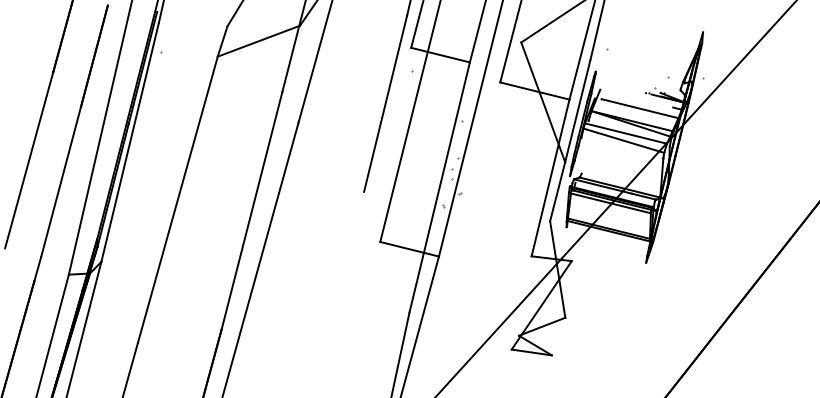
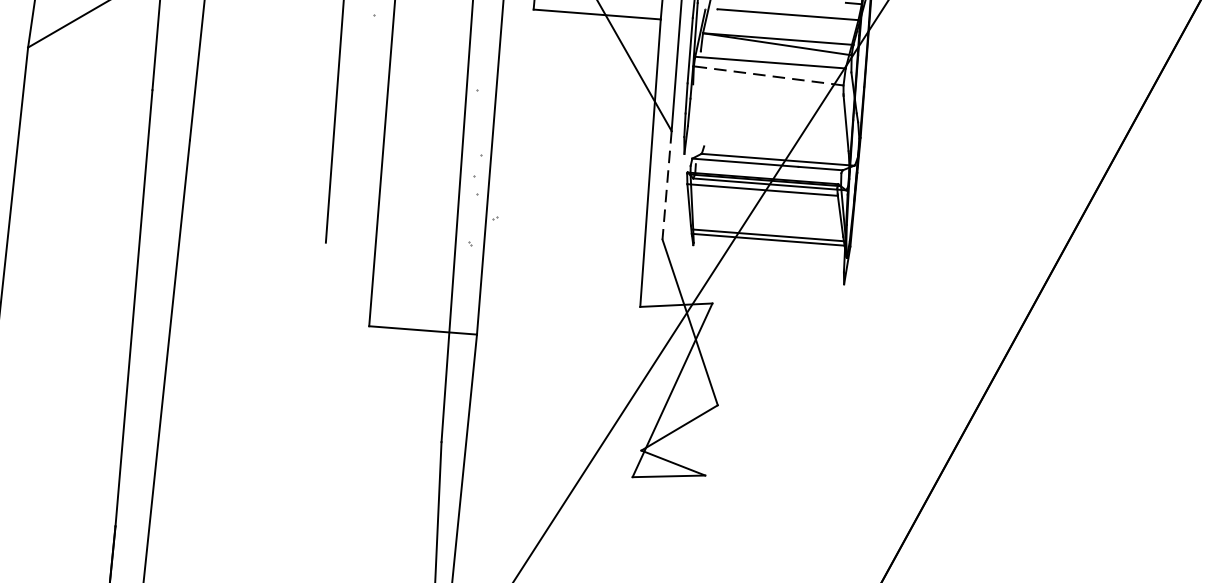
line: (623, 140) -> (768, 75), solid -> dashed
line: (557, 192) -> (667, 186), solid -> dashed

